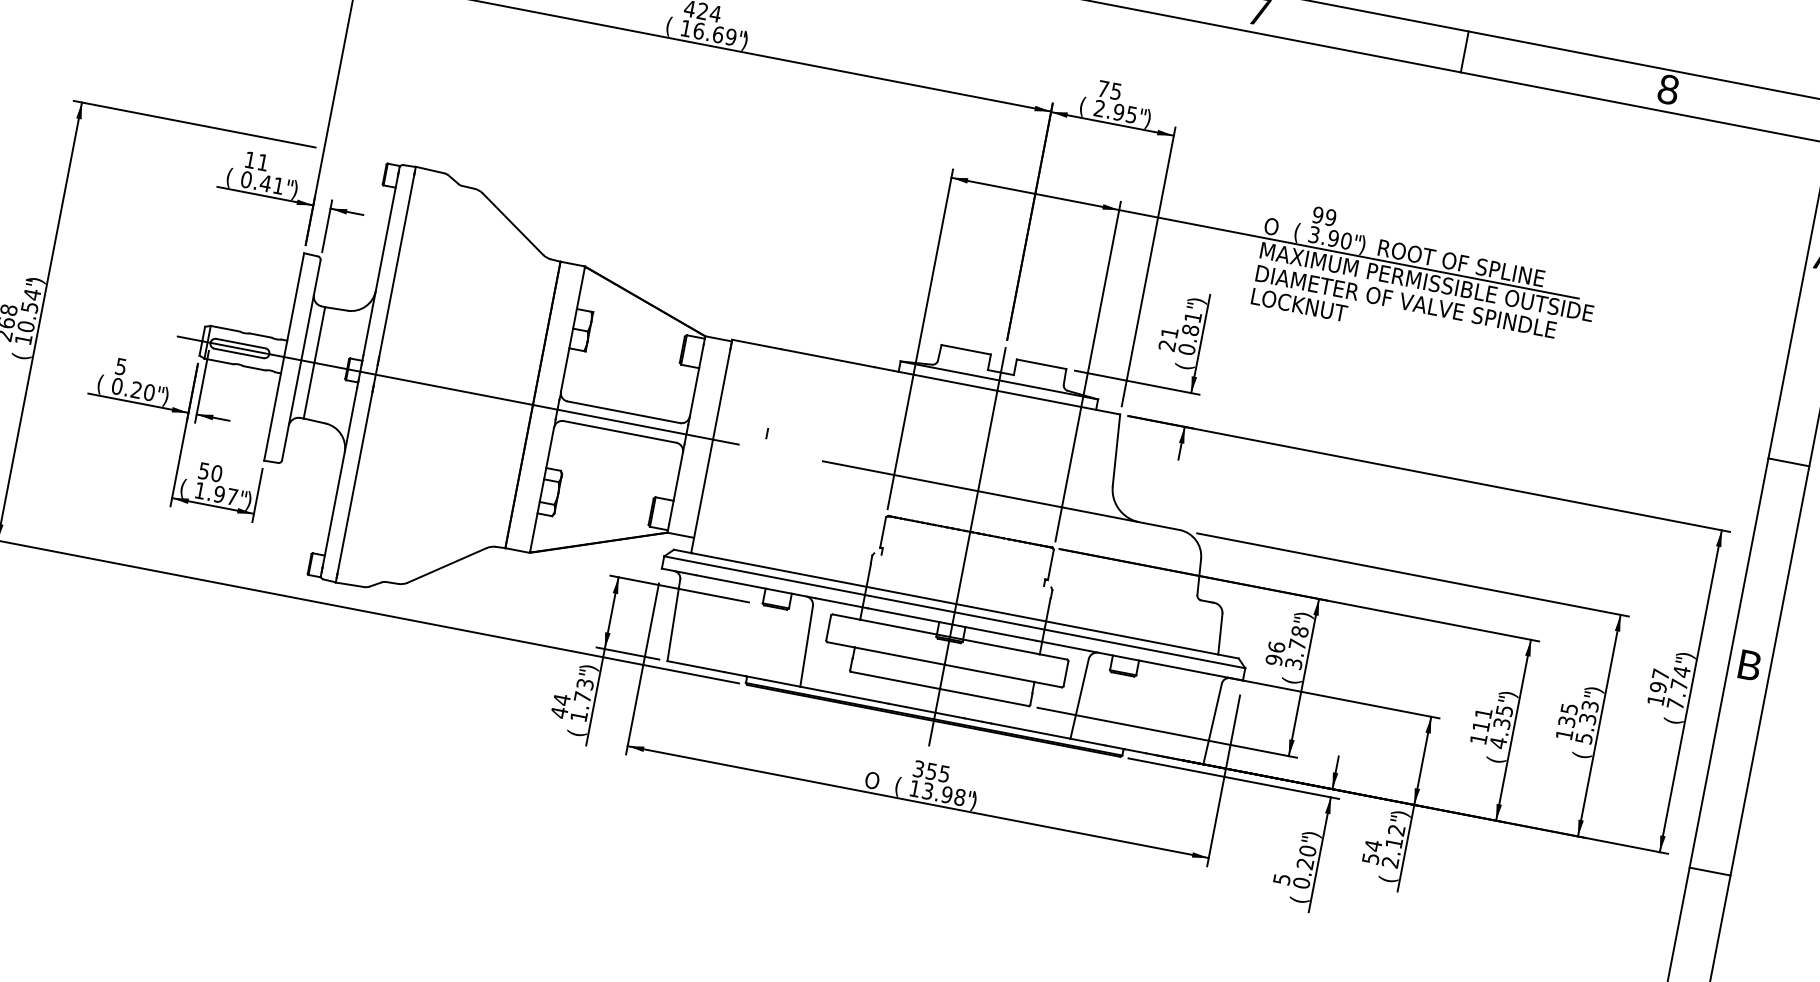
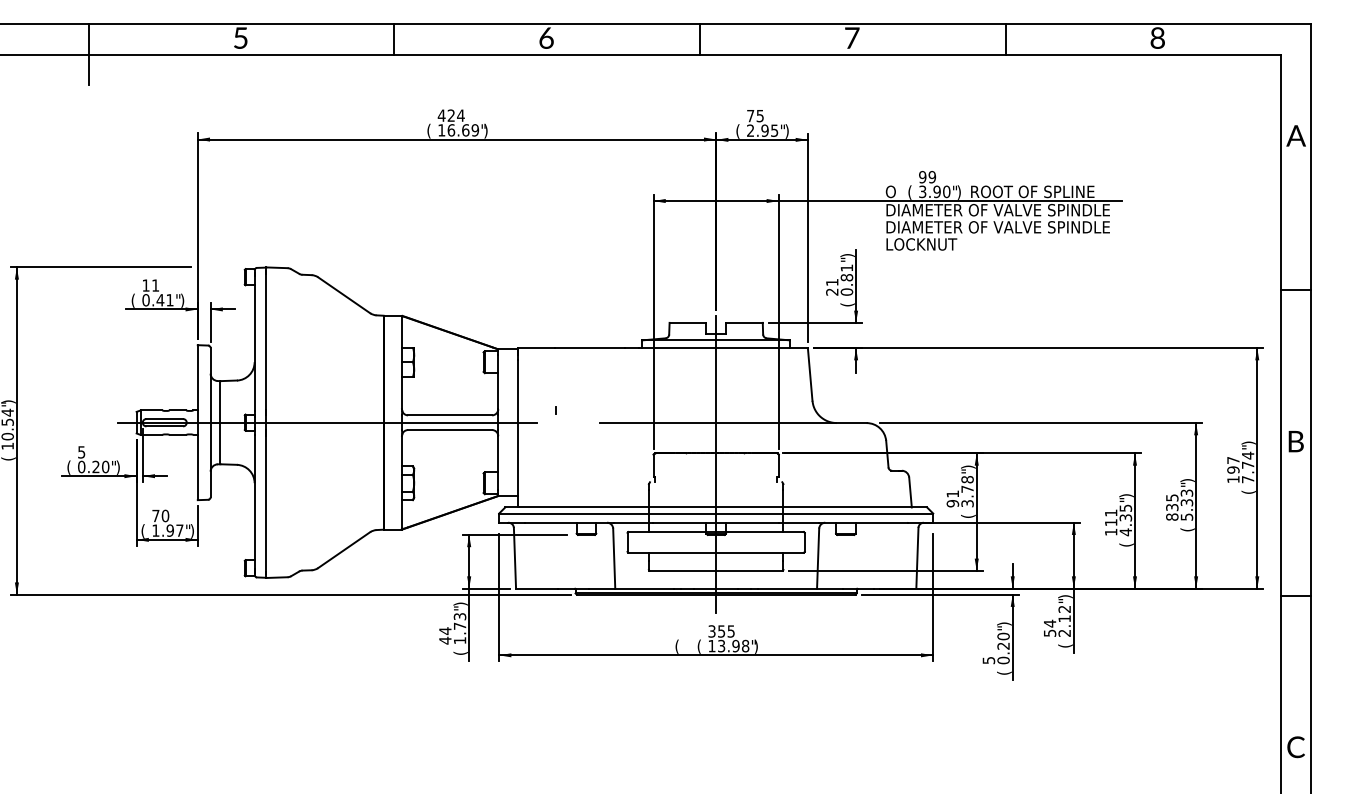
text: (1428, 281) -> (1011, 209), MAXIMUM PERMISSIBLE OUTSIDE -> DIAMETER OF VALVE SPINDLE
text: (203, 471) -> (155, 516), 50 -> 70
text: (1276, 646) -> (952, 493), 96 -> 91
text: (1564, 733) -> (1172, 516), 135 -> 835
text: (872, 781) -> (680, 646), O -> (

